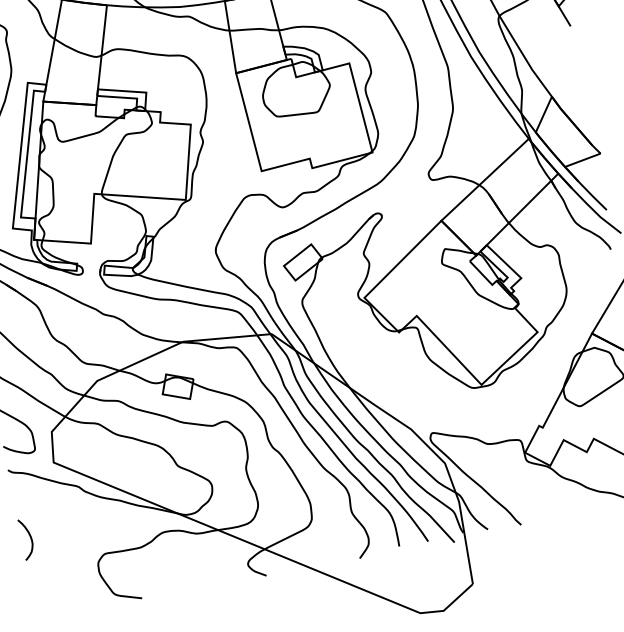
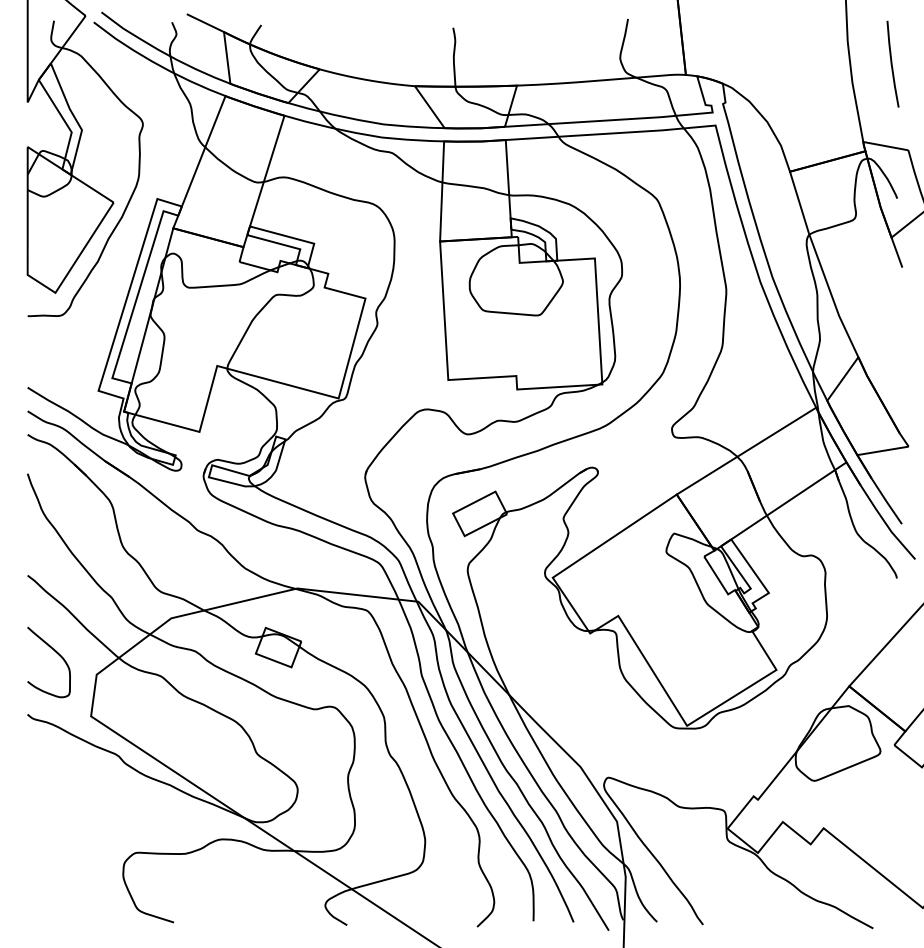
curve: (30, 537) -> (39, 811), removed

